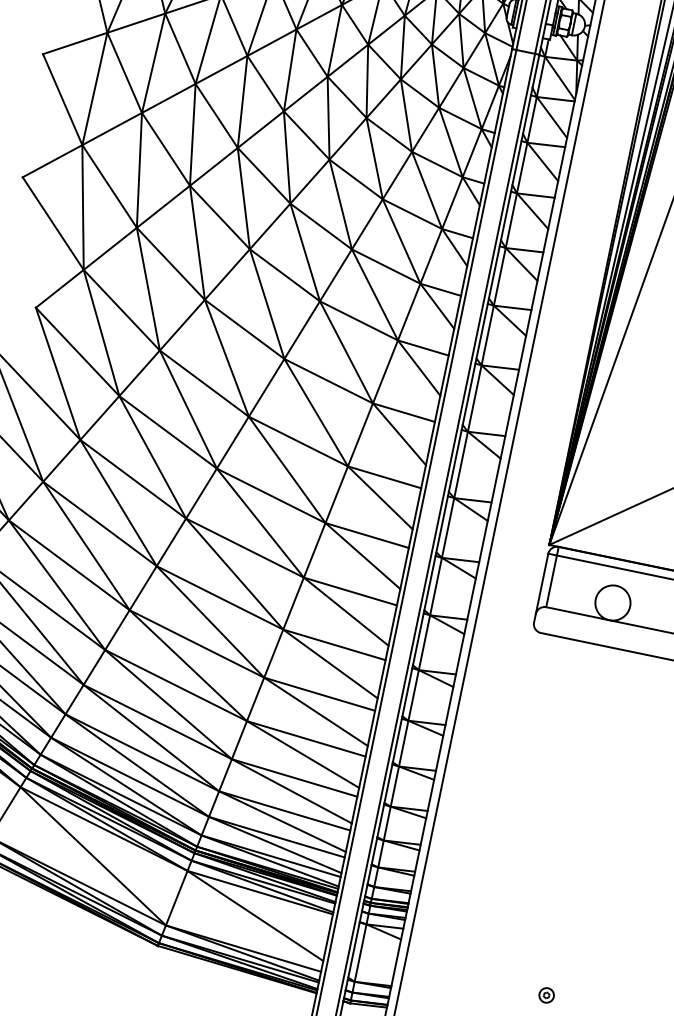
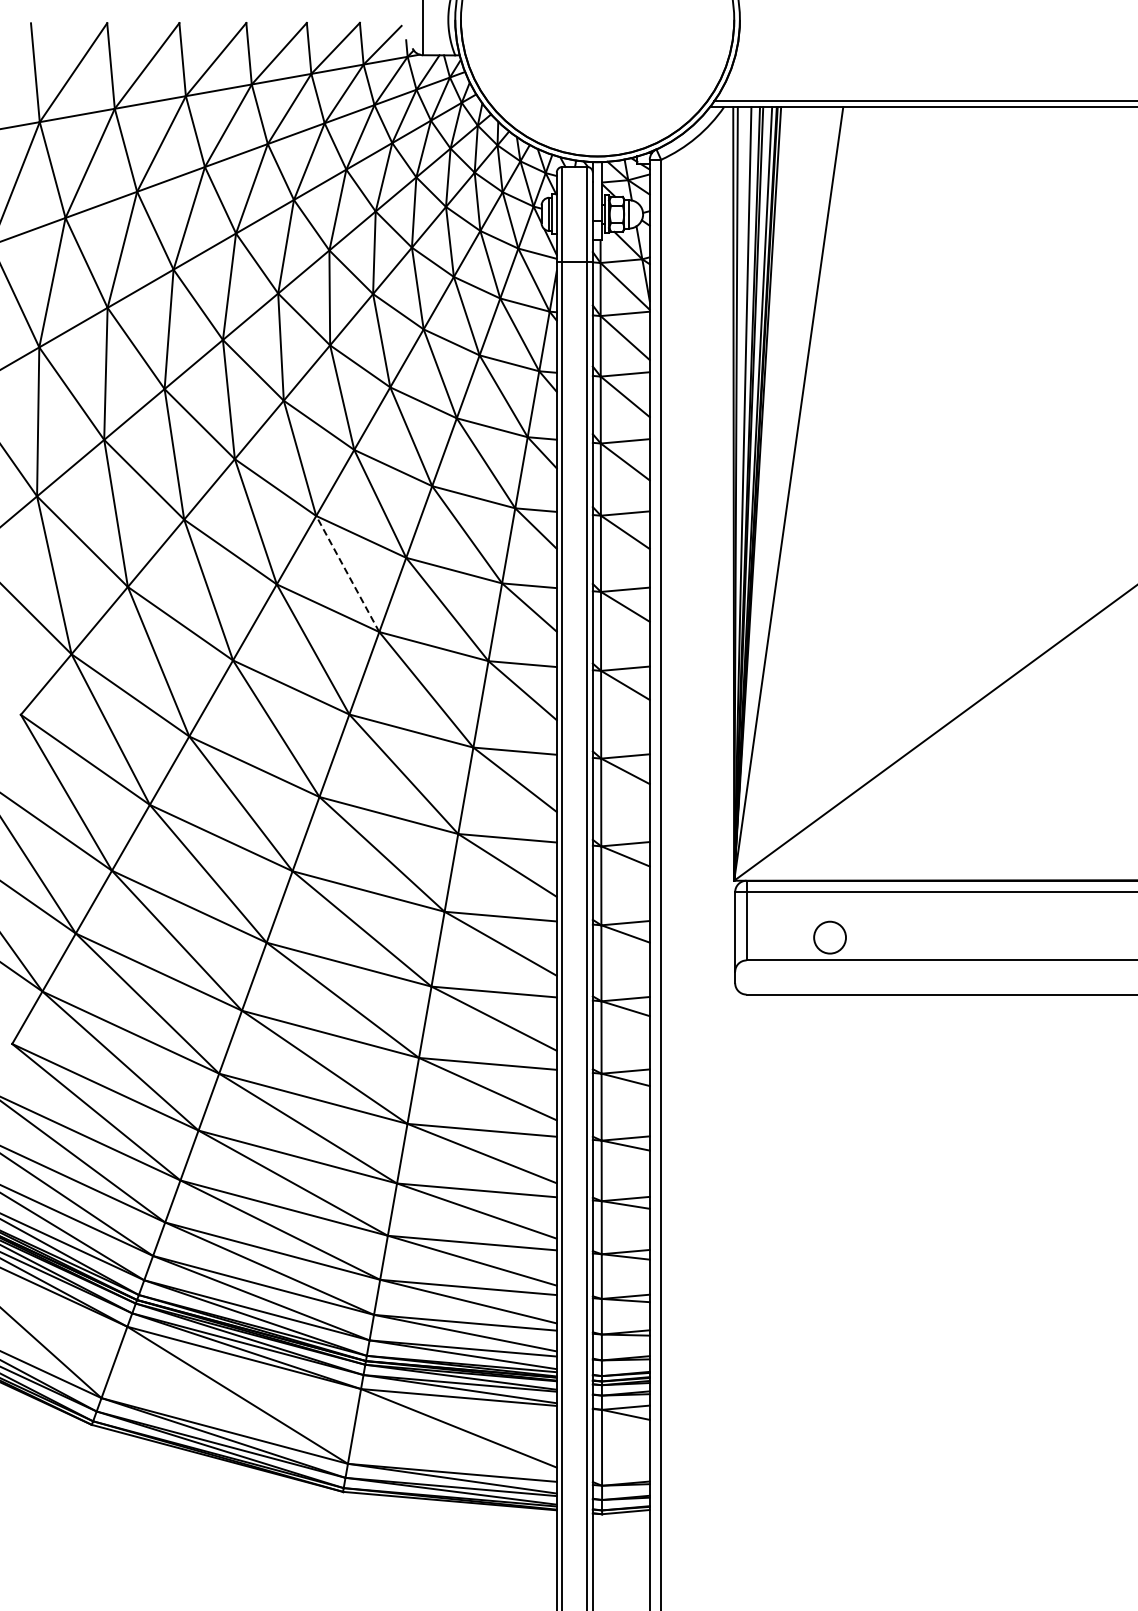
line: (305, 252) -> (347, 573), solid -> dashed
circle: (612, 602) -> (829, 937), size x0.7
part: (546, 995) -> (848, 1452), removed

